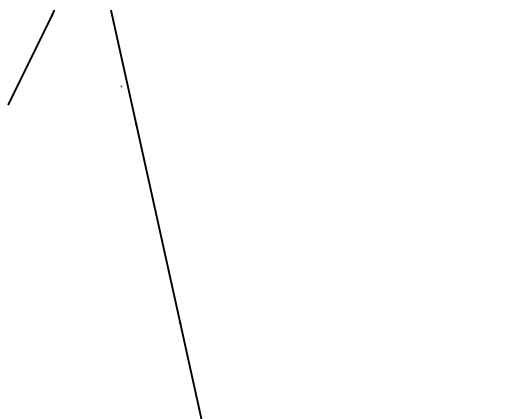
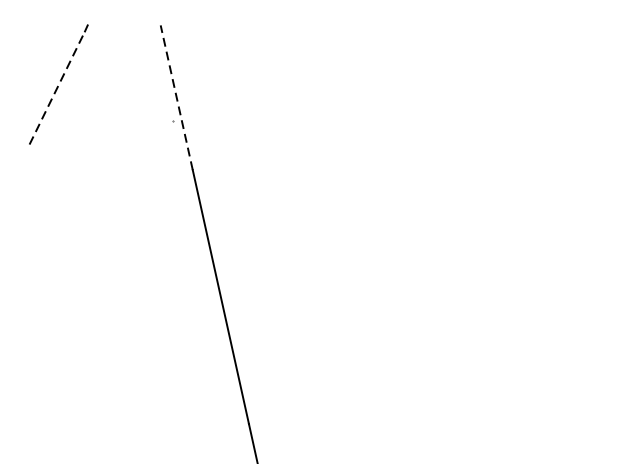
line: (30, 59) -> (57, 87), solid -> dashed
line: (123, 67) -> (176, 97), solid -> dashed

